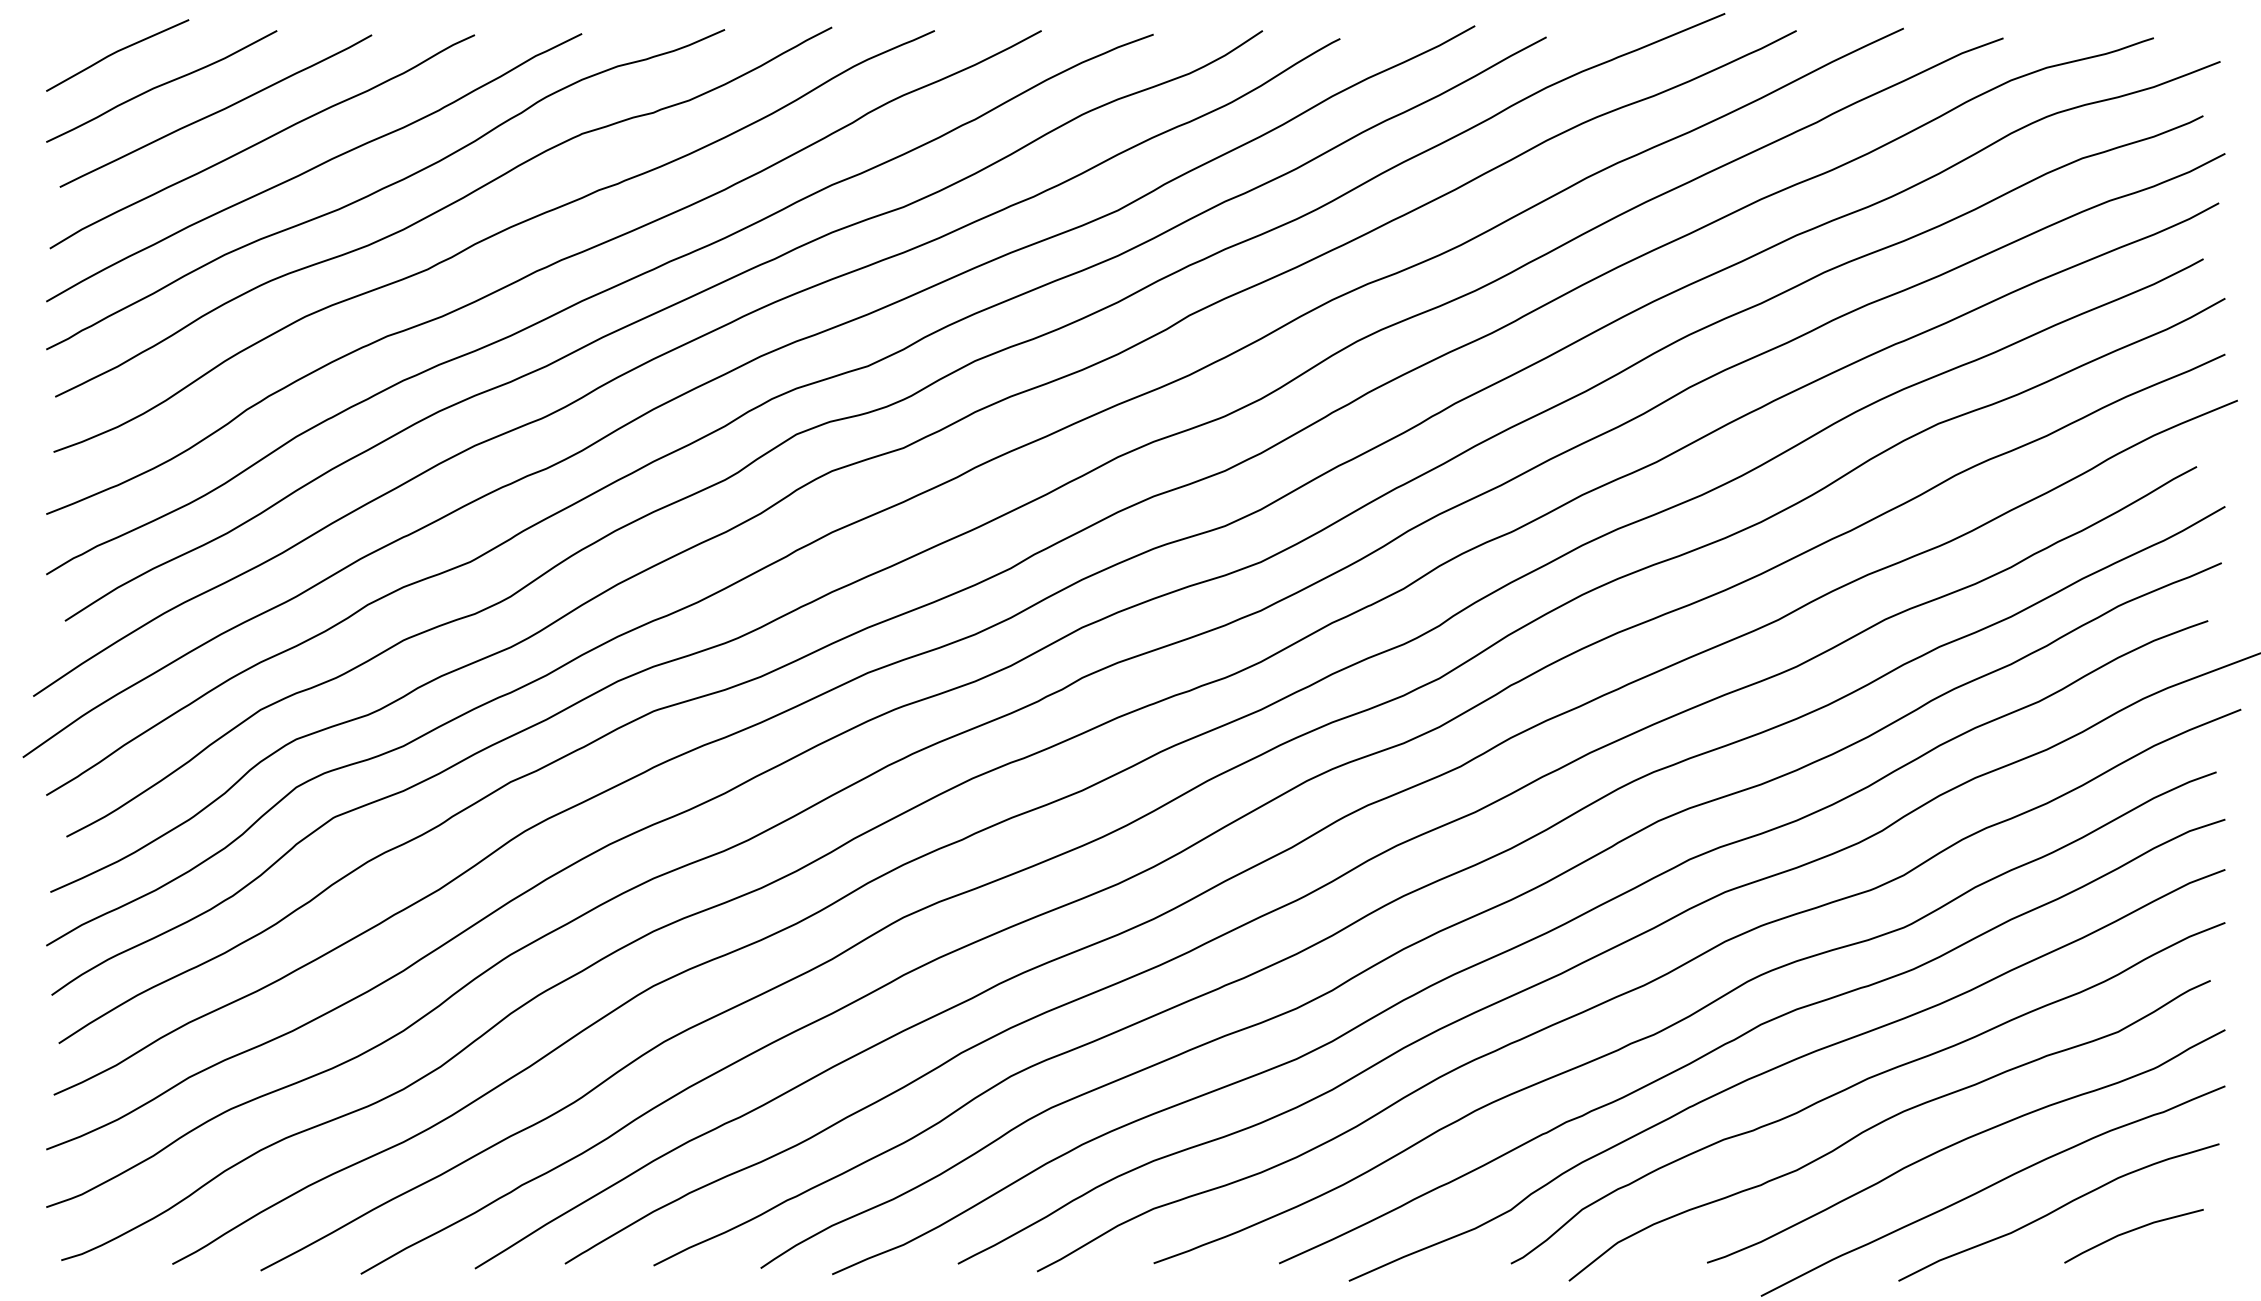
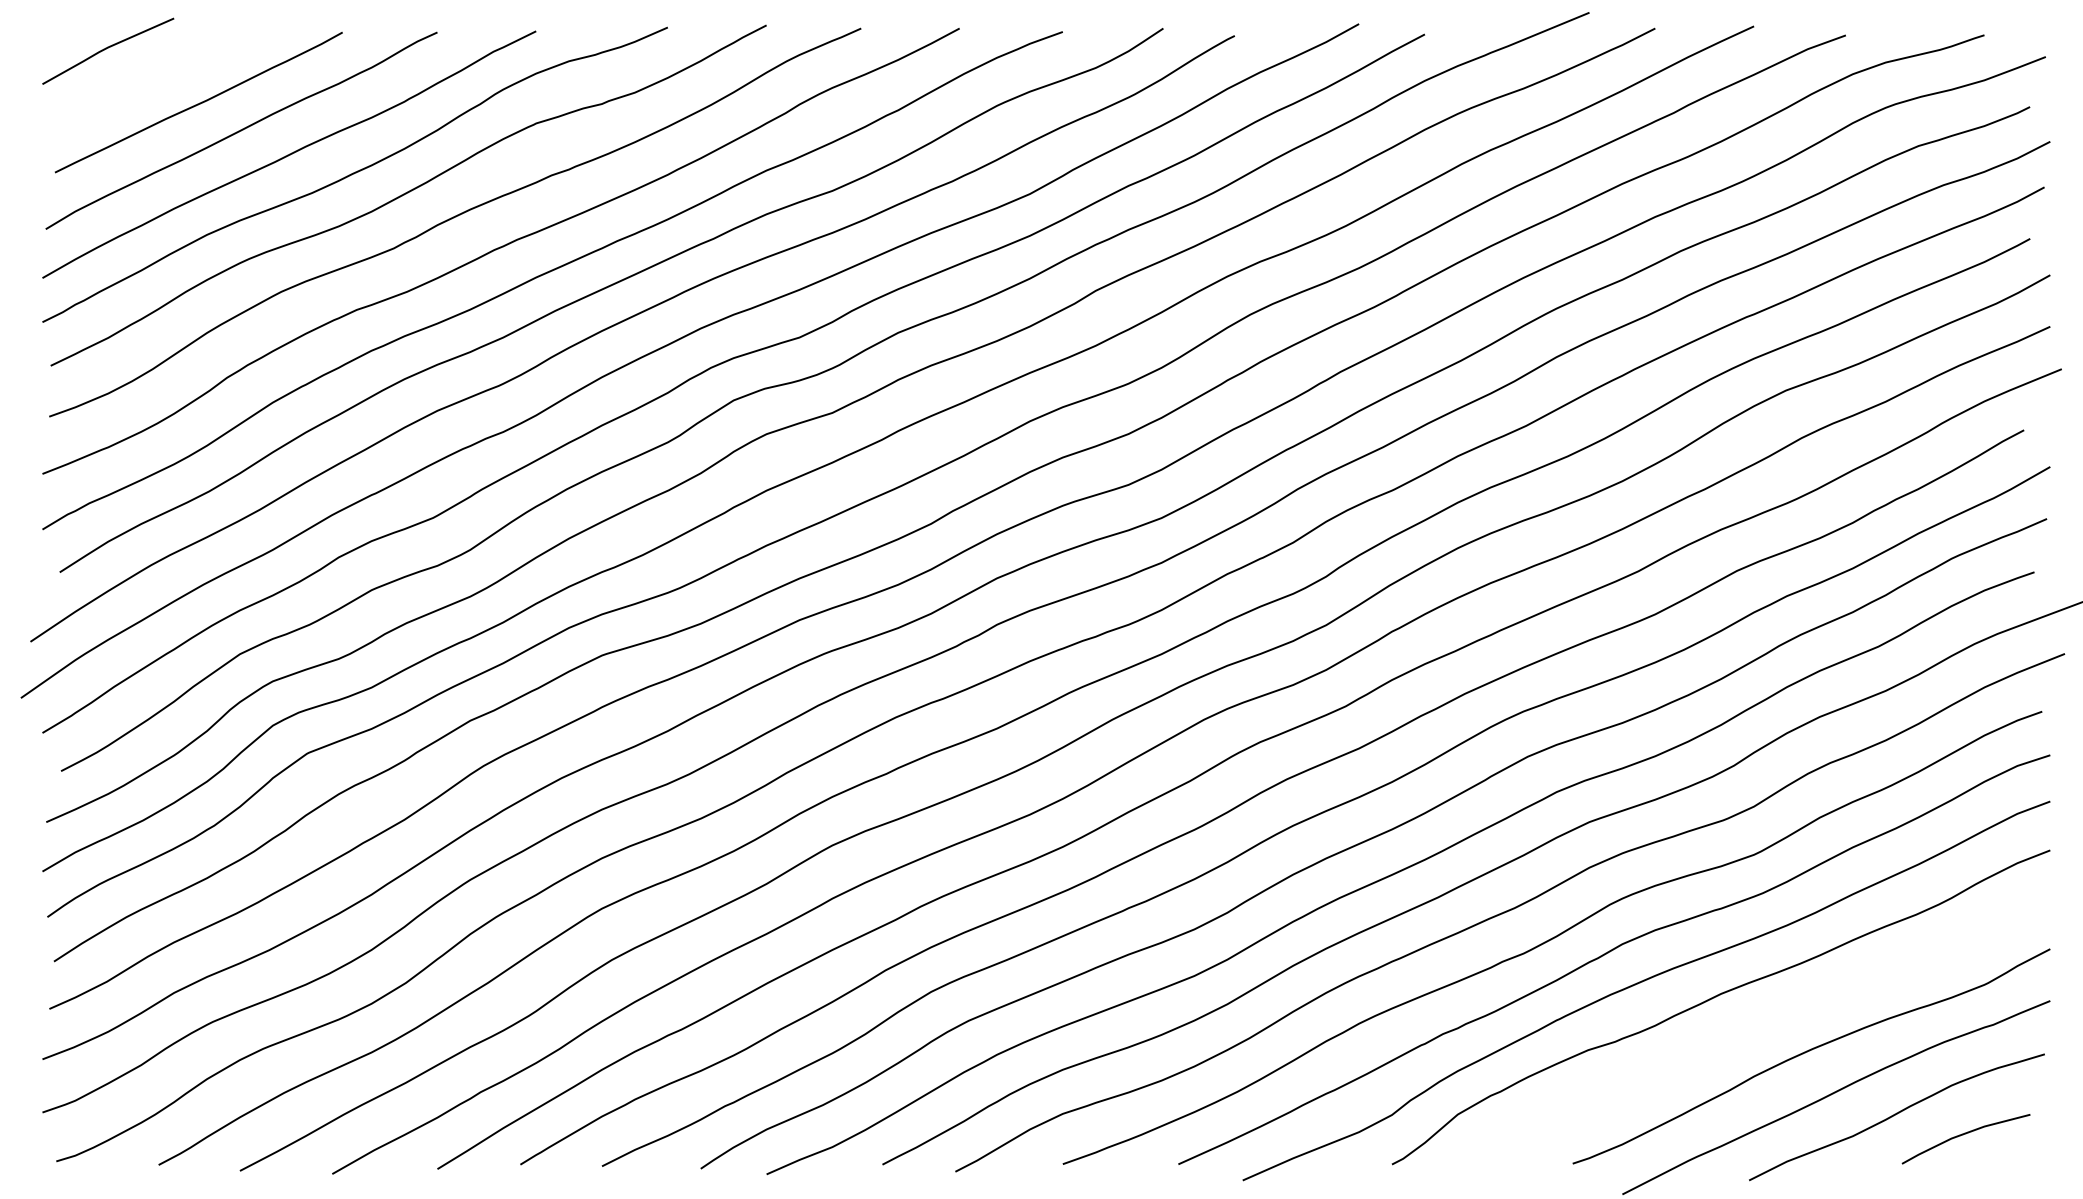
curve: (161, 86) -> (148, 79), removed
curve: (1885, 1121) -> (1737, 1033), removed

